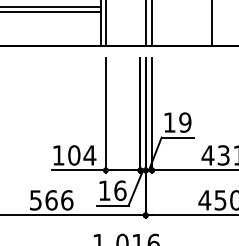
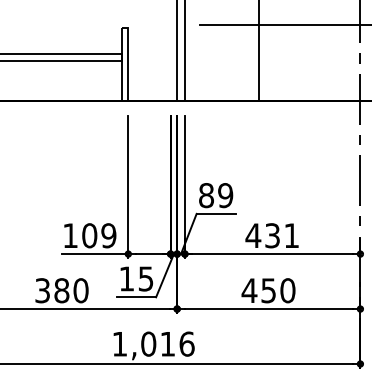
text: (169, 122) -> (206, 195), 19 -> 89
text: (89, 155) -> (108, 235), 104 -> 109
text: (119, 190) -> (145, 278), 16 -> 15
text: (52, 200) -> (62, 290), 566 -> 380

